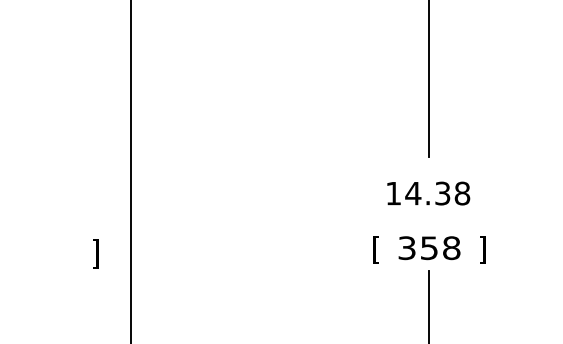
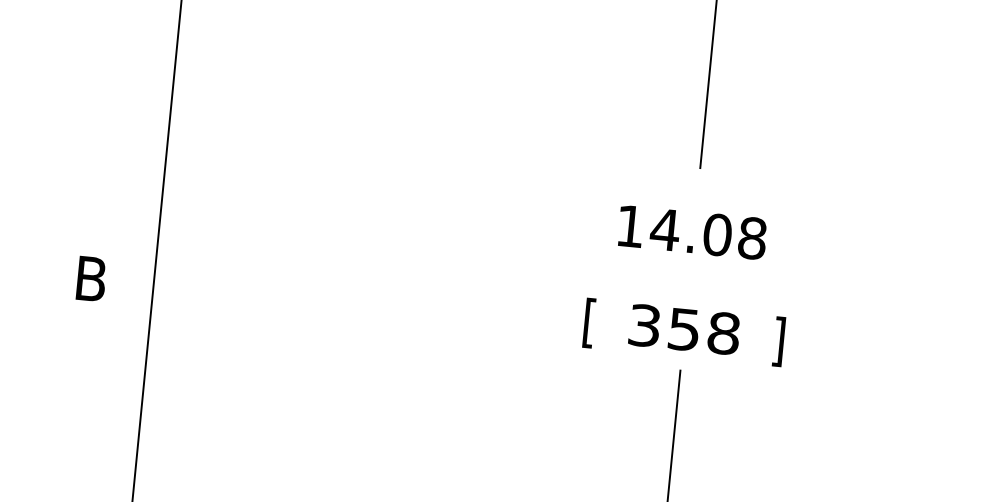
text: (442, 193) -> (717, 234), 14.38 -> 14.08
text: (95, 253) -> (90, 280), ] -> B

